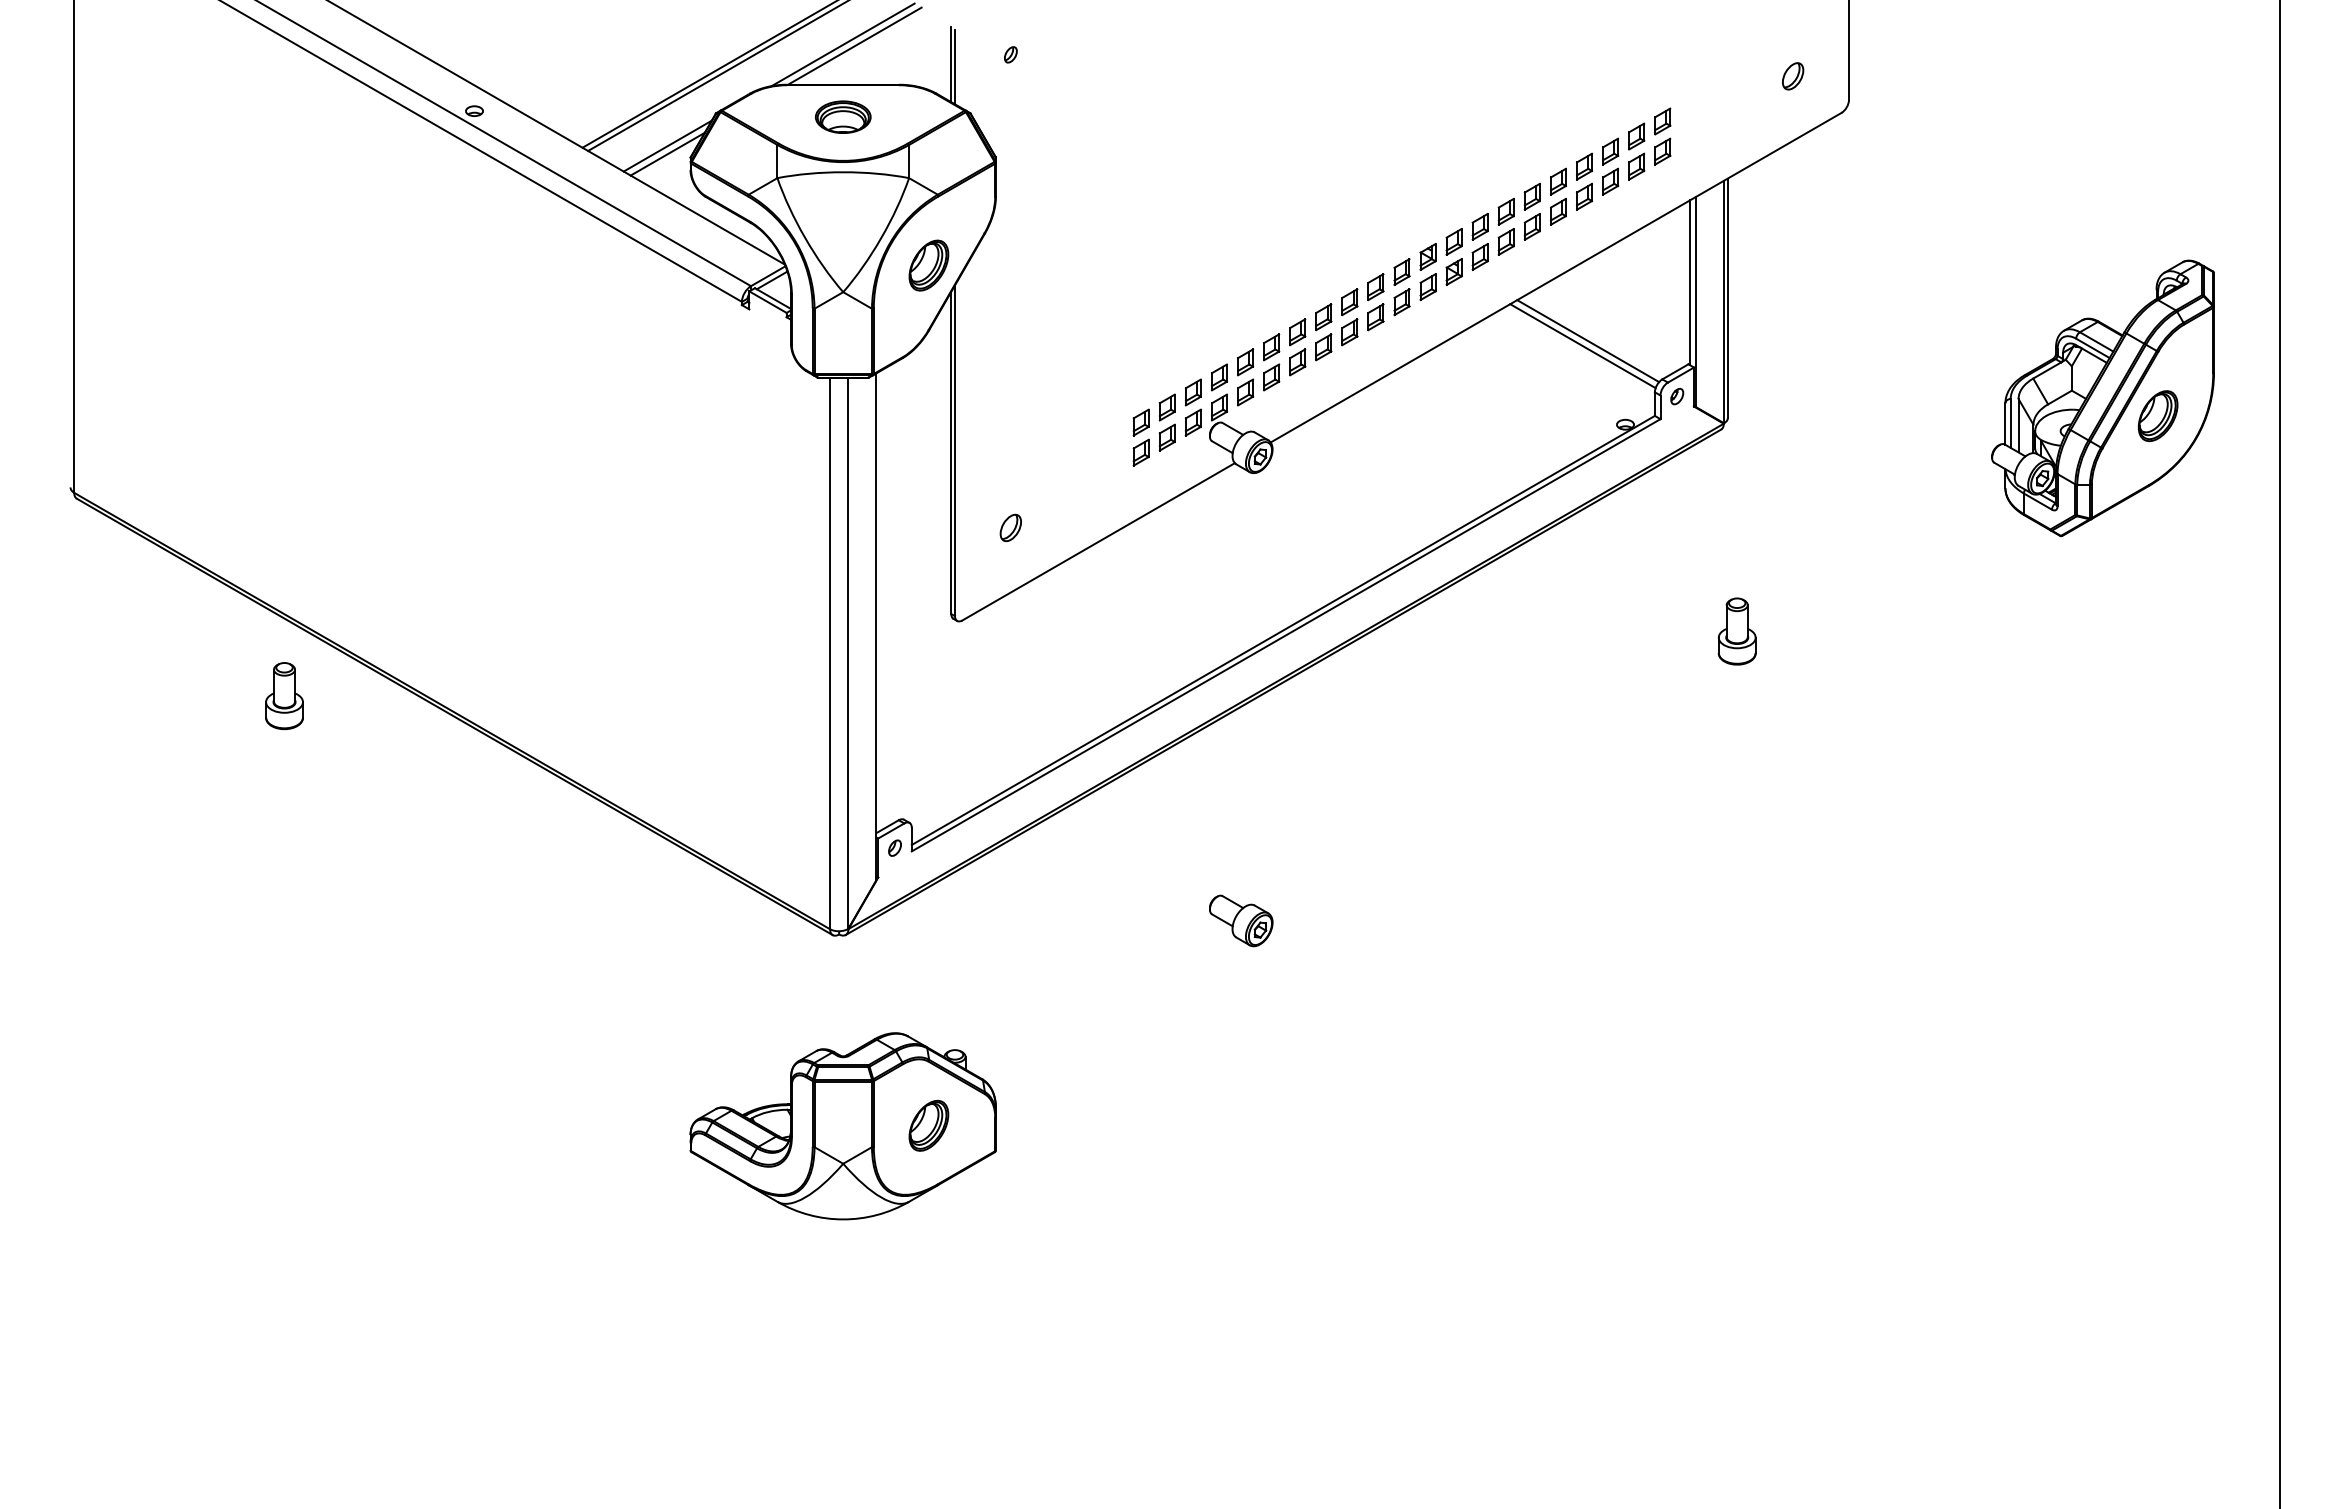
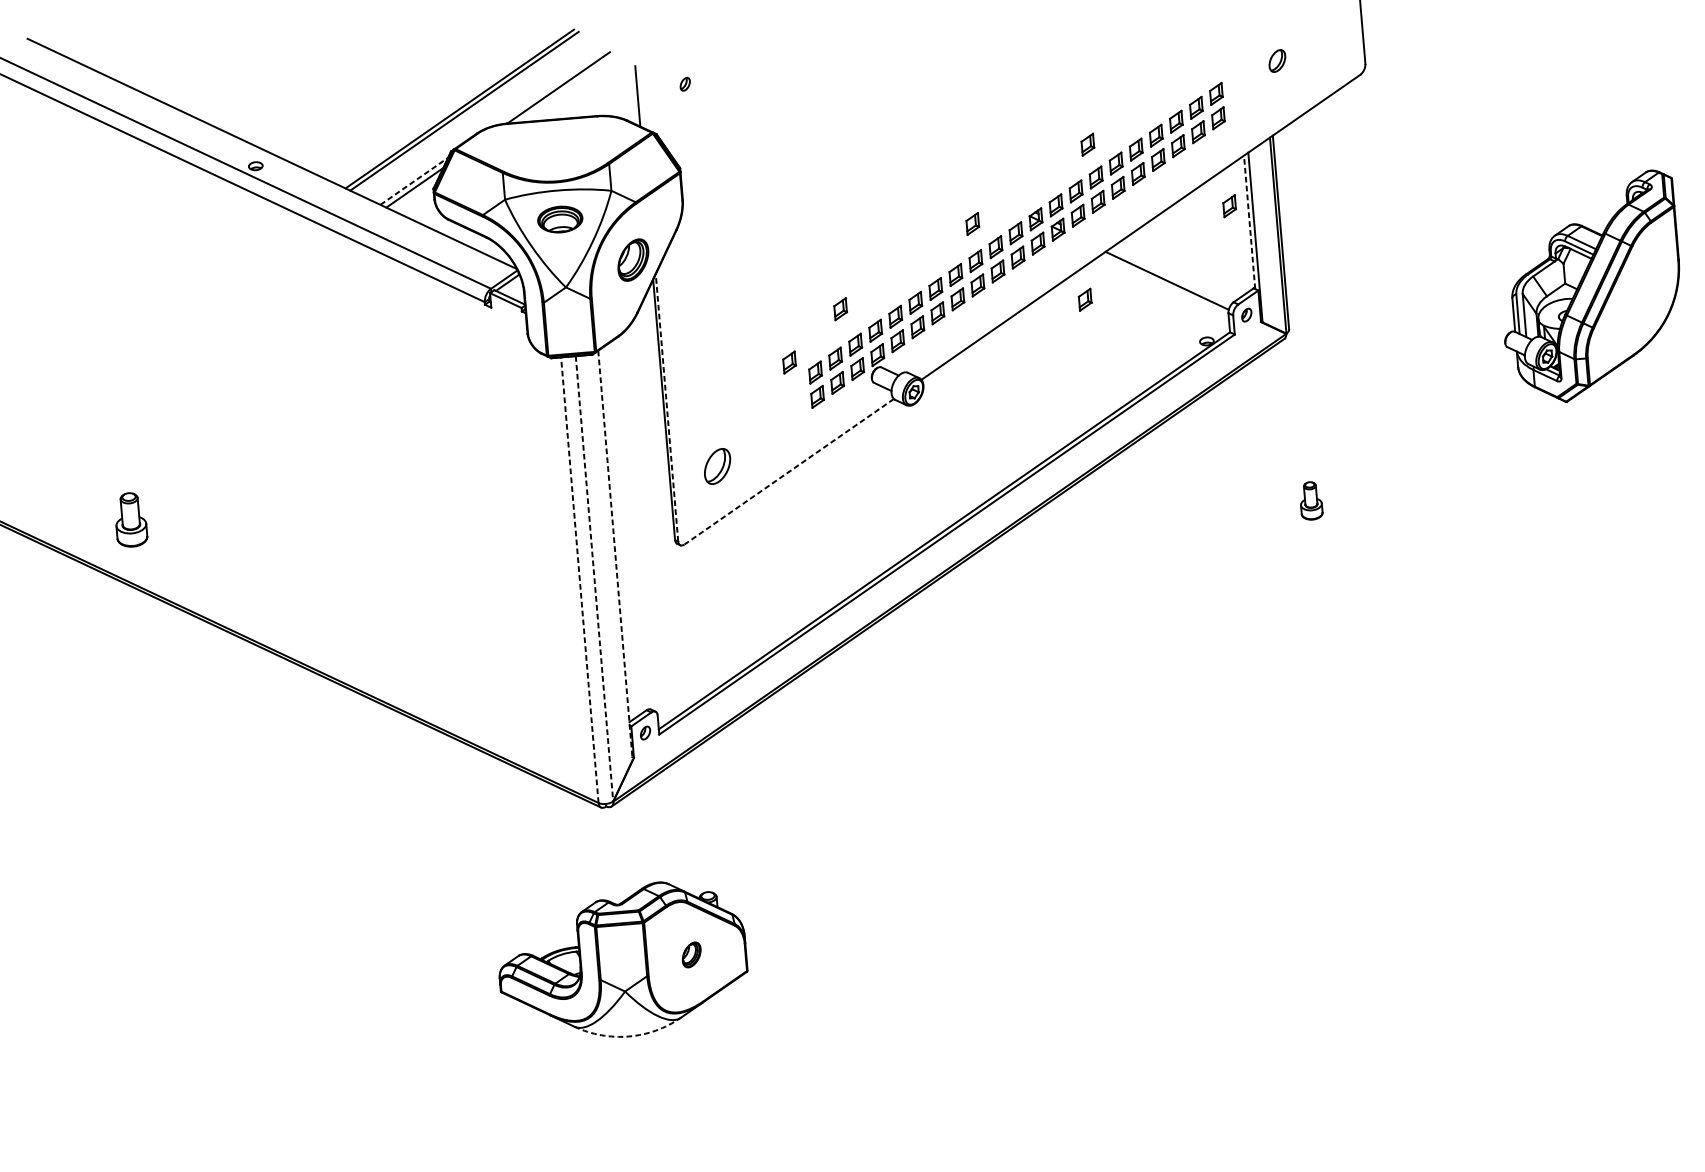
line: (842, 44) -> (548, 87), removed
line: (955, 66) -> (641, 97), removed
part: (1793, 76) -> (1277, 61), moved
part: (843, 116) -> (560, 218), moved
line: (667, 146) -> (414, 181), solid -> dashed
part: (1499, 170) -> (1087, 144), added
part: (1349, 256) -> (972, 224), added
part: (1667, 260) -> (1229, 205), added
line: (1690, 282) -> (1249, 222), solid -> dashed
line: (1588, 341) -> (1171, 276), removed
part: (1178, 347) -> (840, 309), added
part: (1479, 360) -> (1084, 299), added
part: (1109, 407) -> (788, 362), added
part: (2157, 416) -> (1636, 298), removed
line: (955, 450) -> (667, 407), solid -> dashed
part: (1010, 527) -> (717, 466), size x1.6
line: (1098, 542) -> (789, 472), solid -> dashed
line: (876, 627) -> (615, 556), solid -> dashed
part: (1736, 631) -> (1310, 500), size x0.7
line: (830, 653) -> (580, 580), solid -> dashed
line: (848, 653) -> (594, 578), solid -> dashed
part: (284, 696) -> (130, 520), moved
part: (1241, 920) -> (930, 767), removed
part: (928, 1125) -> (691, 954), size x0.6
arc: (843, 1219) -> (629, 1036), solid -> dashed

